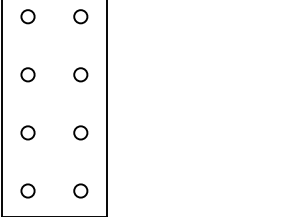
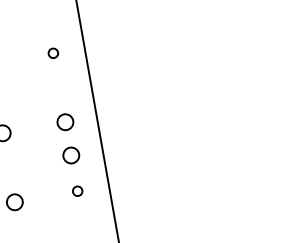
circle: (80, 16) -> (52, 53), size x0.6
circle: (80, 102) -> (70, 155), added
circle: (80, 132) -> (77, 190), size x0.6

